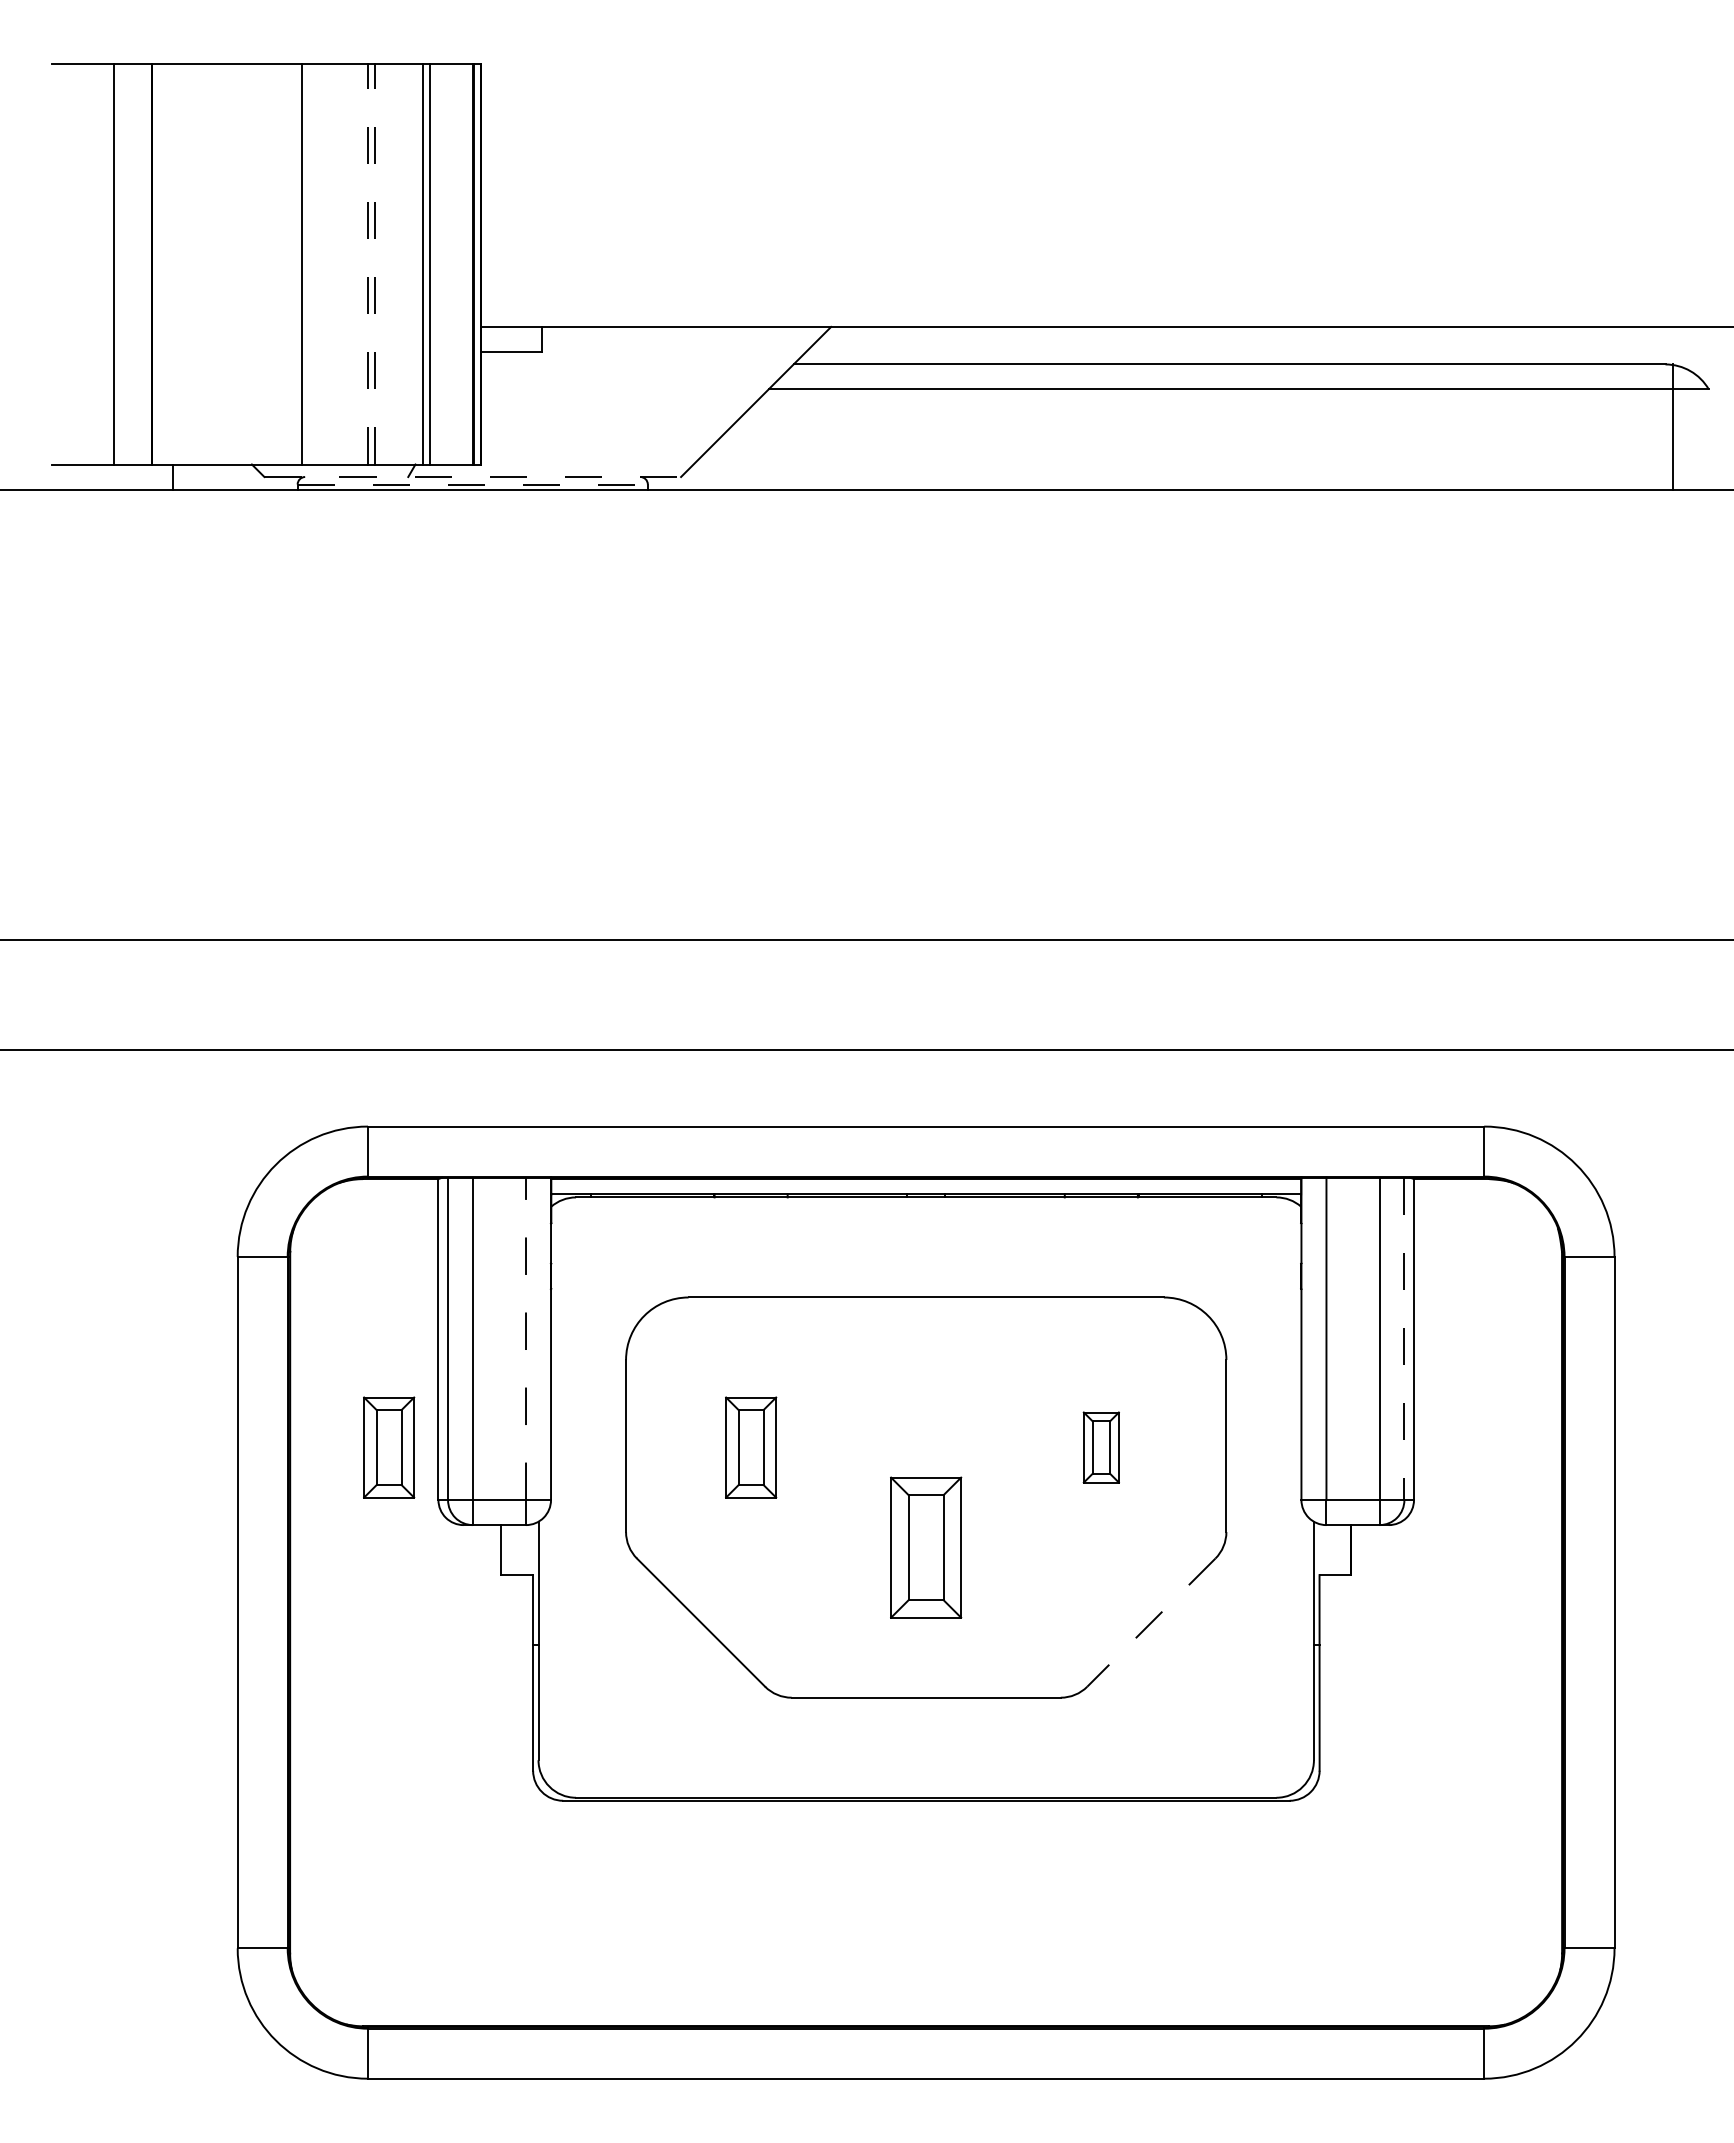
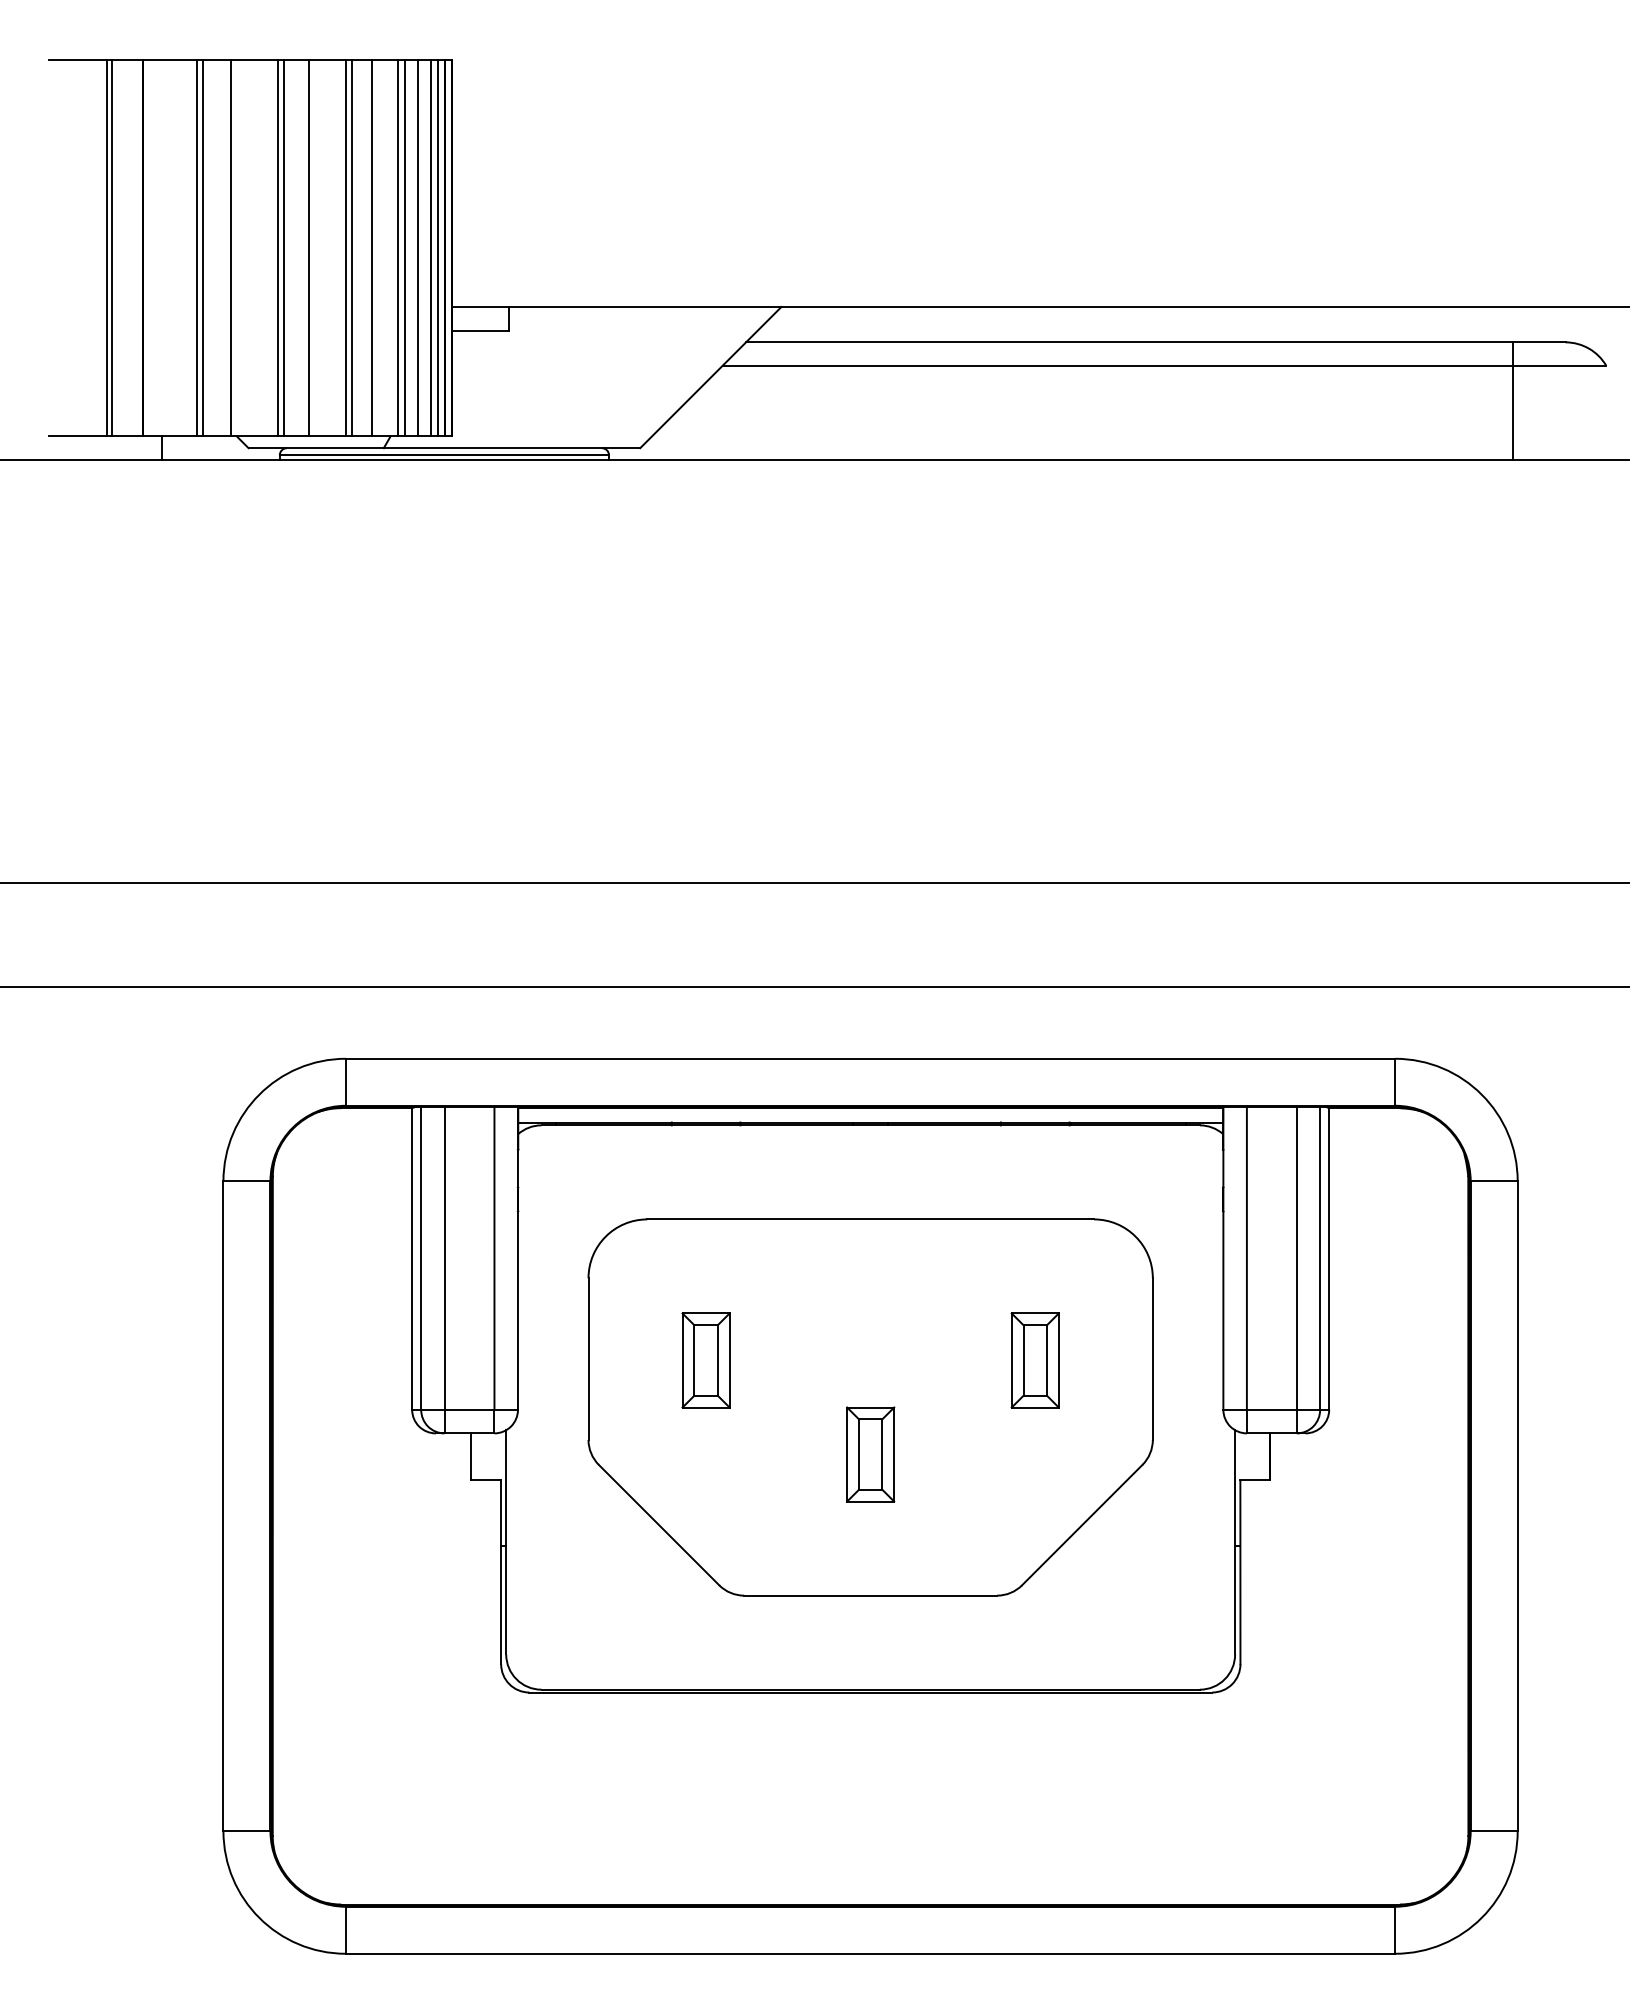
line: (367, 263) -> (345, 247), dashed -> solid
line: (374, 263) -> (352, 247), dashed -> solid
line: (118, 264) -> (111, 248), added
line: (209, 264) -> (196, 248), added
line: (215, 264) -> (202, 248), added
line: (245, 264) -> (230, 248), added
line: (295, 264) -> (277, 248), added
line: (328, 264) -> (308, 248), added
line: (395, 264) -> (371, 248), added
line: (444, 264) -> (417, 248), added
line: (458, 264) -> (431, 248), added
line: (466, 264) -> (438, 248), added
line: (1673, 426) -> (1512, 400), moved
line: (473, 477) -> (445, 448), dashed -> solid
line: (473, 484) -> (445, 455), dashed -> solid
line: (526, 1338) -> (494, 1257), dashed -> solid
line: (1404, 1339) -> (1320, 1258), dashed -> solid
part: (389, 1447) -> (366, 1360), removed
part: (1101, 1447) -> (1035, 1360), size x1.43
part: (926, 1547) -> (870, 1454), size x0.71
line: (1151, 1622) -> (1082, 1524), dashed -> solid

